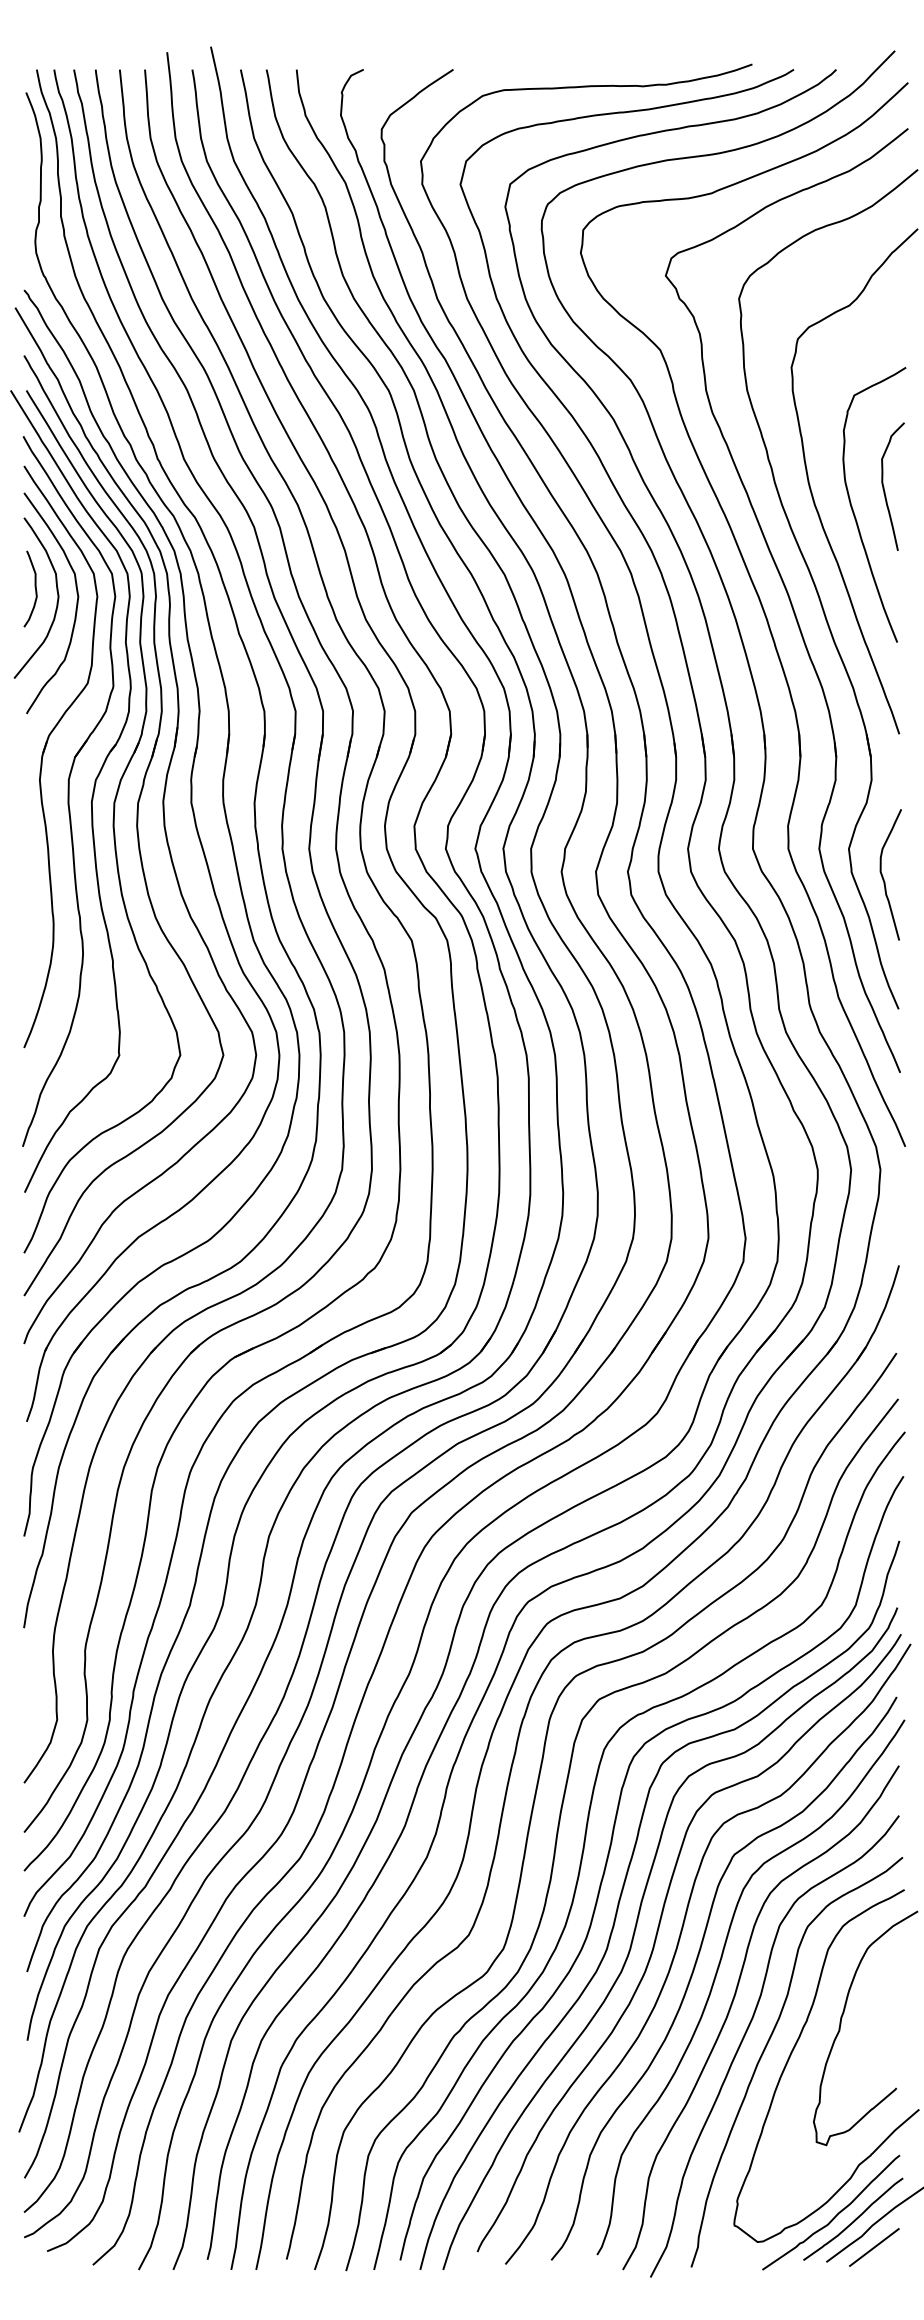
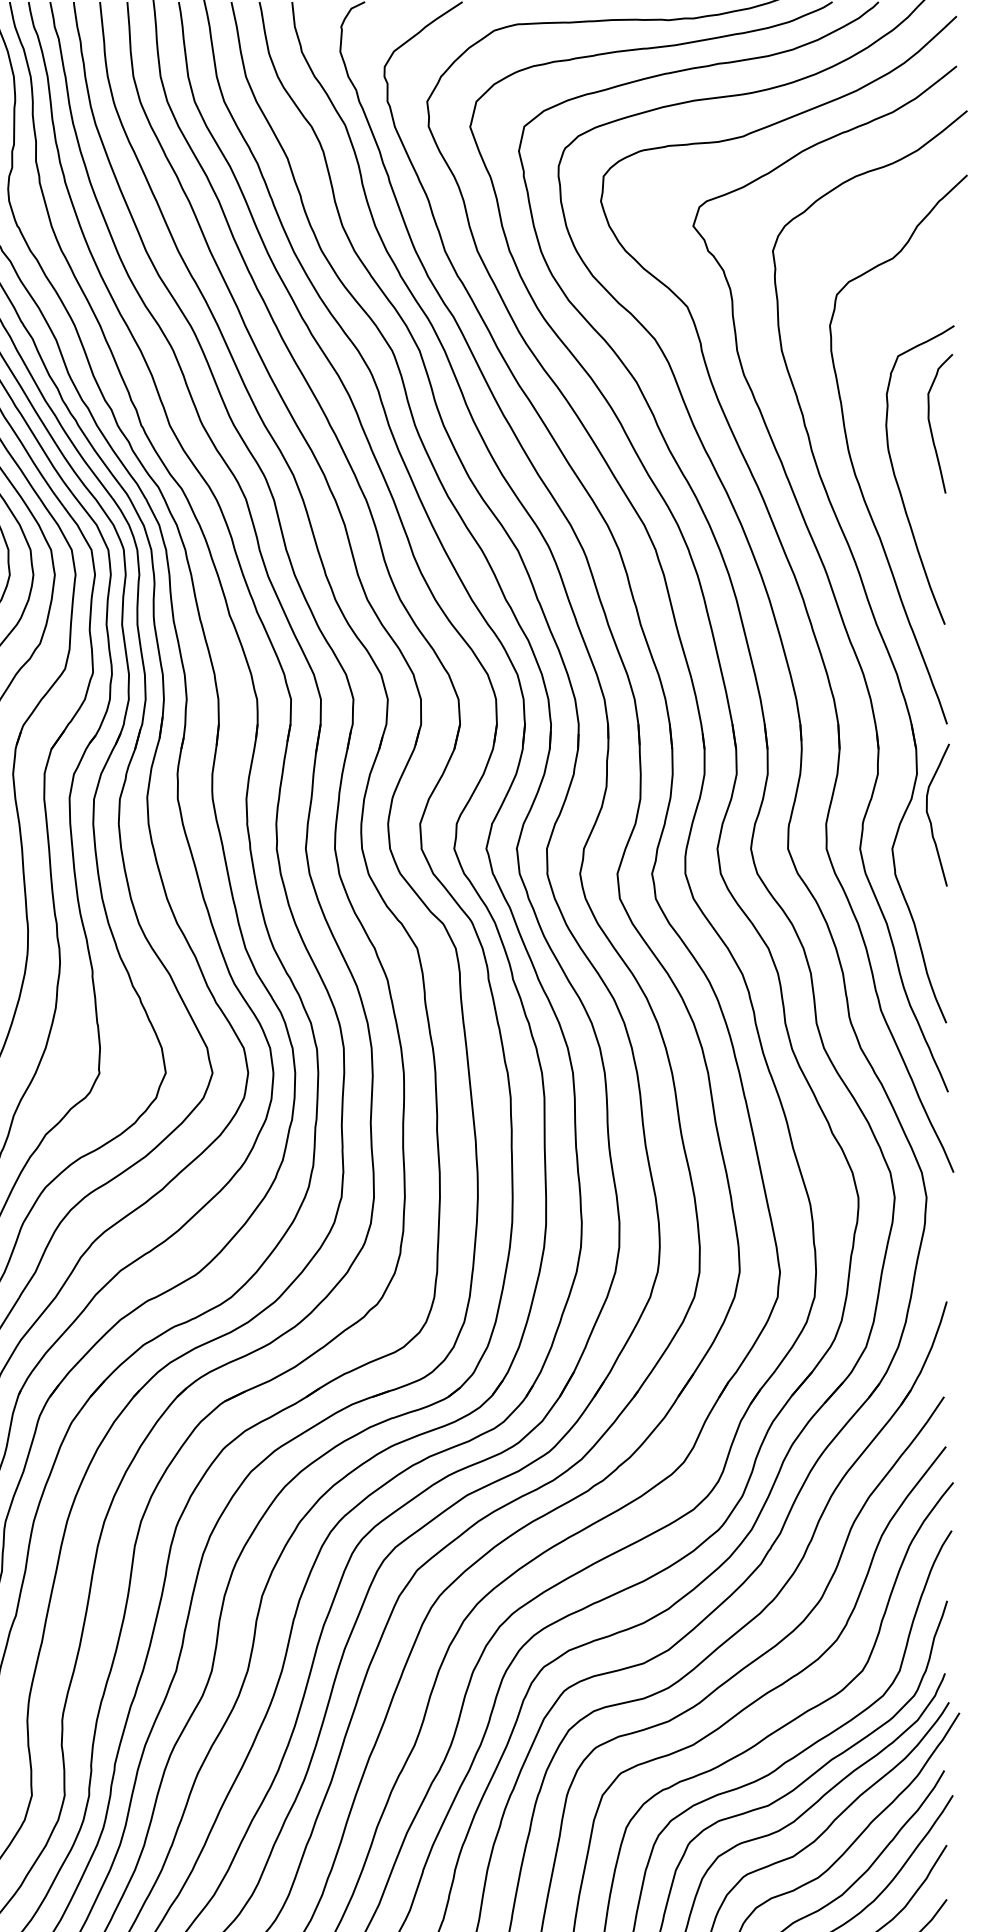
curve: (884, 486) -> (930, 423), moved
curve: (883, 876) -> (929, 816), moved

